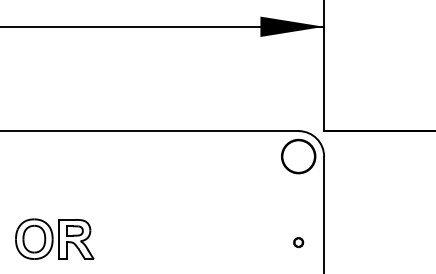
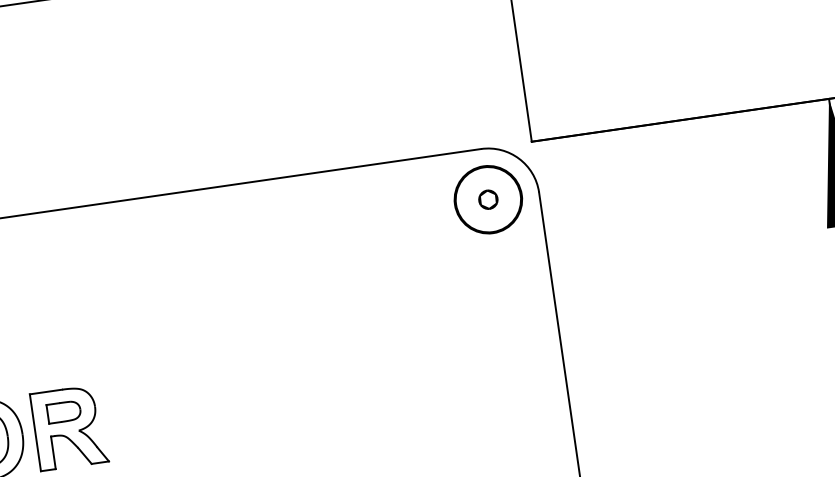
part: (298, 242) -> (488, 199), moved

